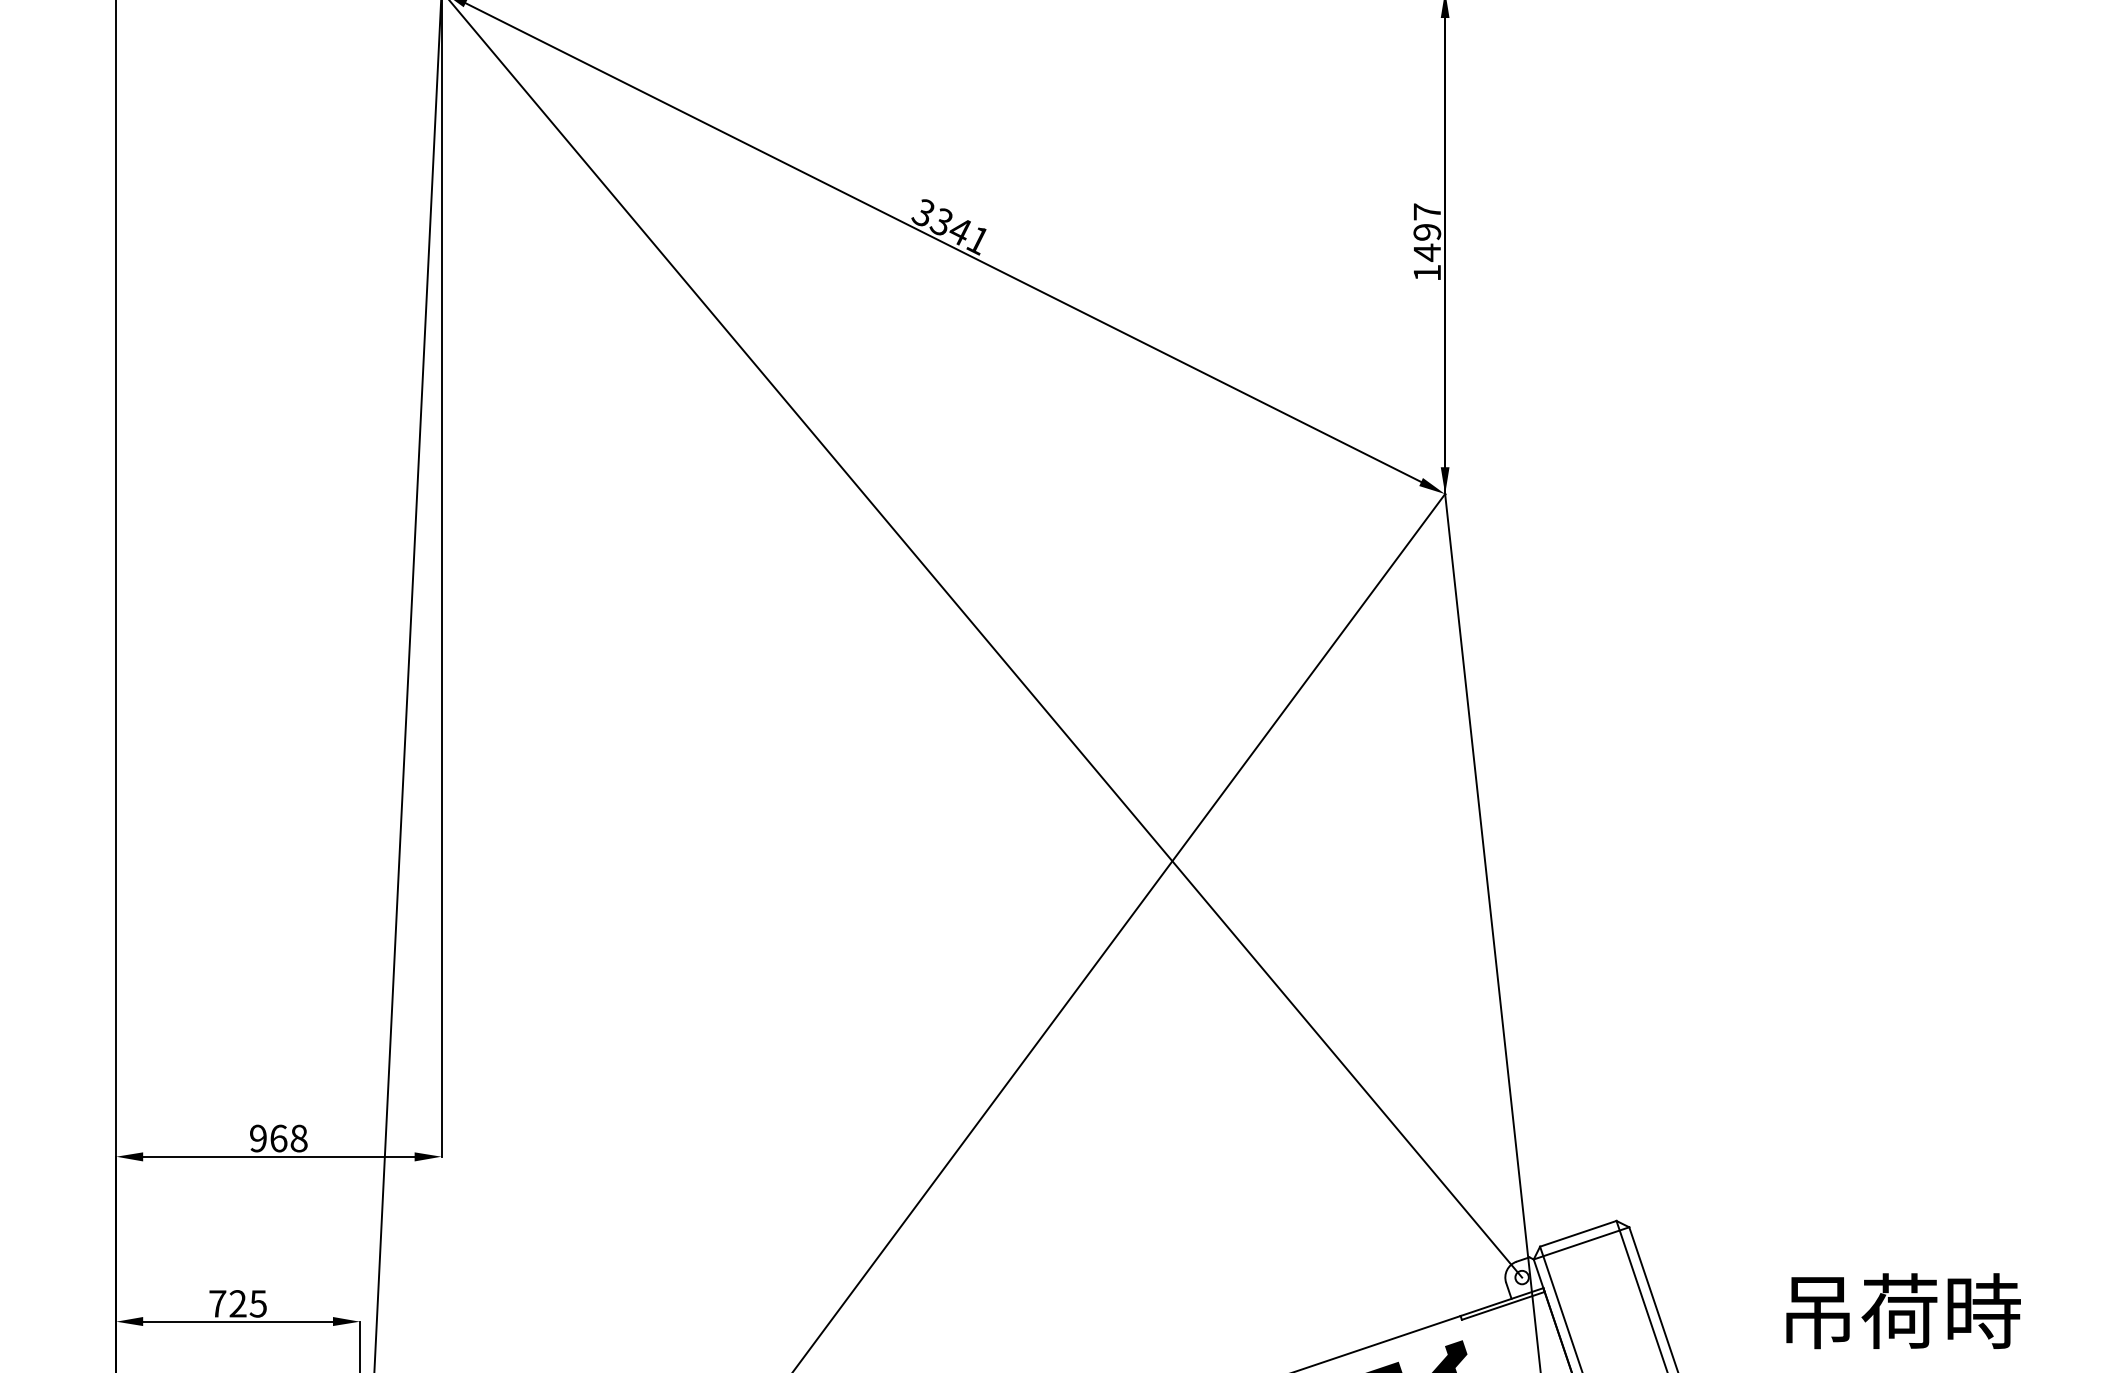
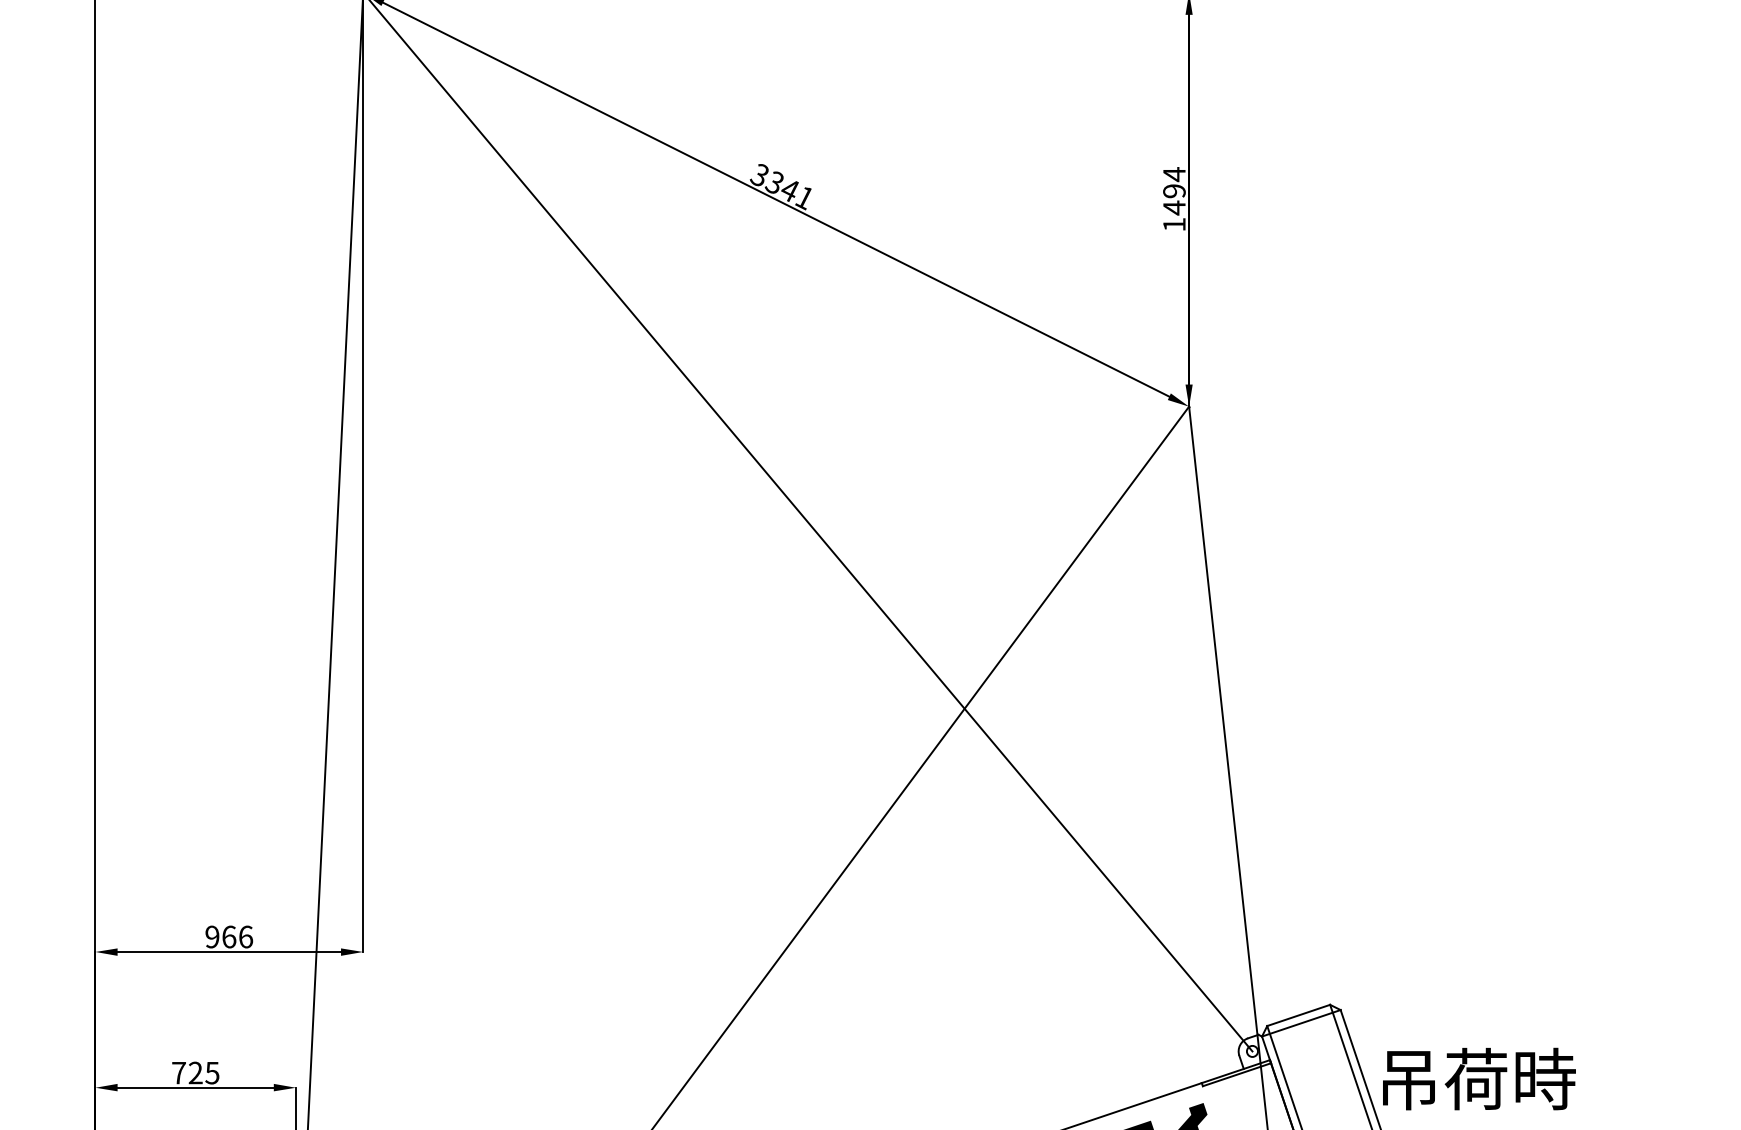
text: (1427, 212) -> (1174, 174), 1497 -> 1494
text: (299, 1137) -> (246, 936), 968 -> 966
text: (1903, 1310) -> (1479, 1078), moved

